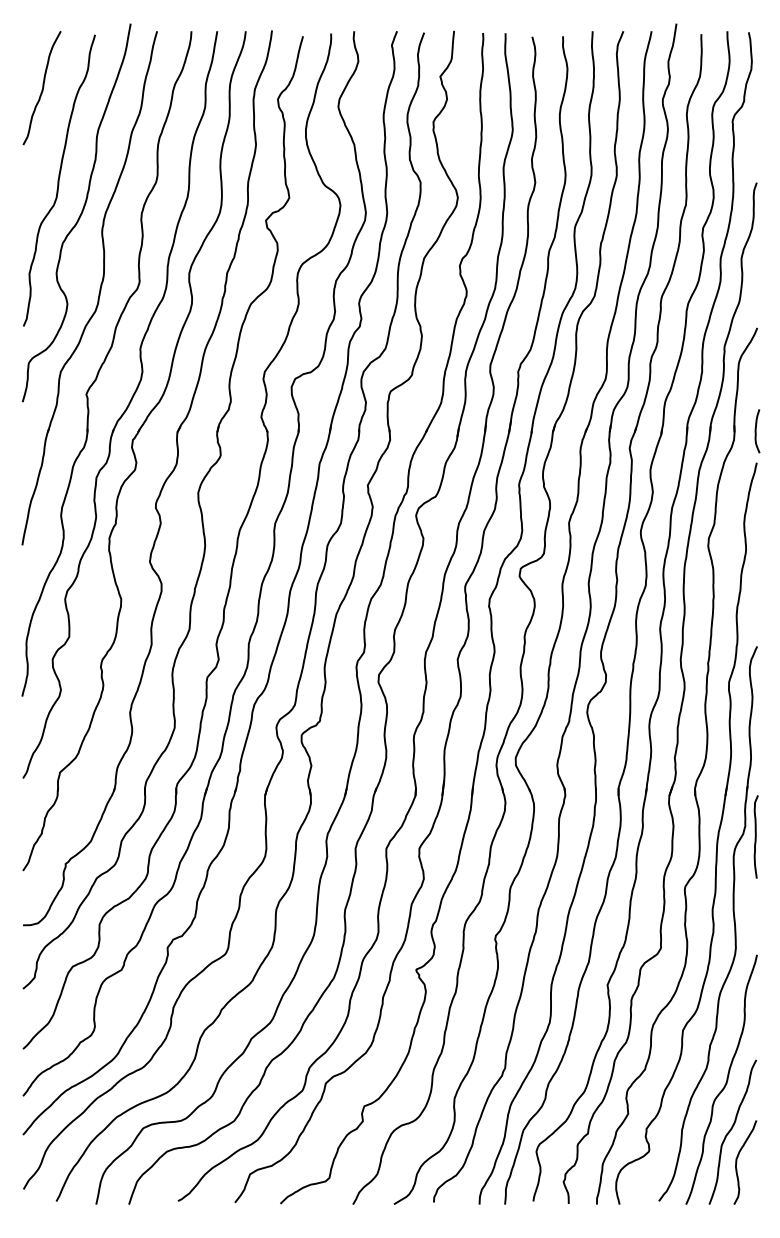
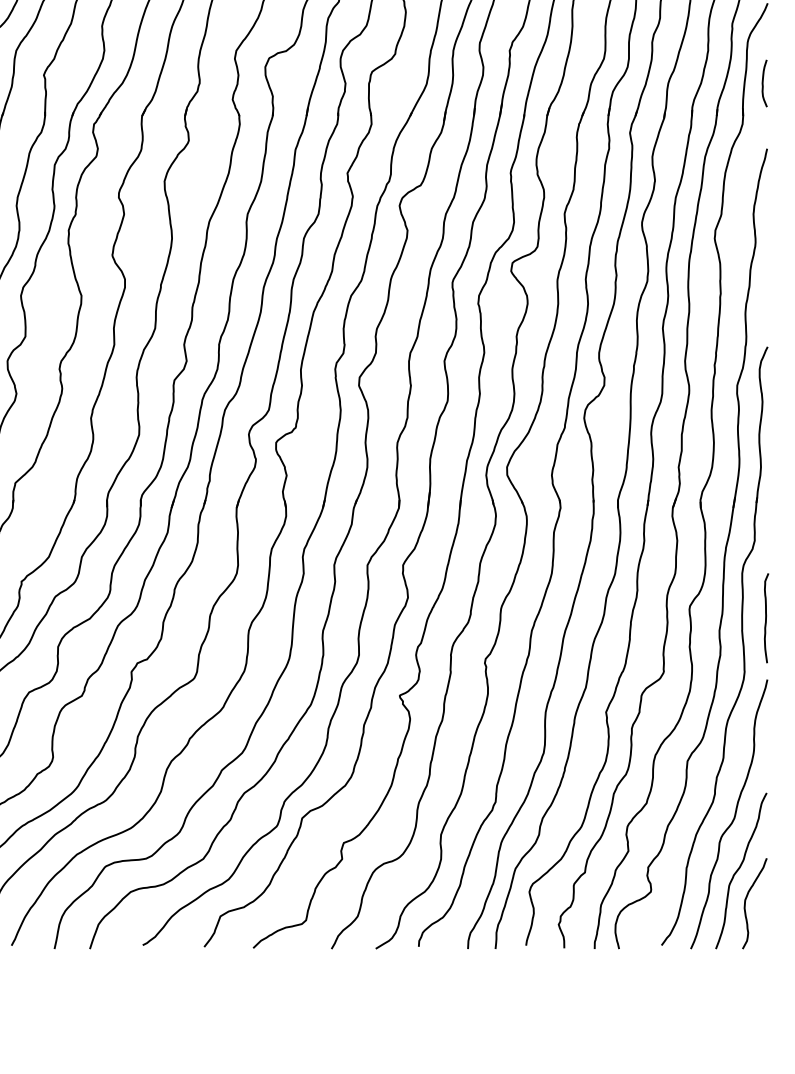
curve: (756, 431) -> (763, 83), moved
curve: (755, 836) -> (765, 617), moved

